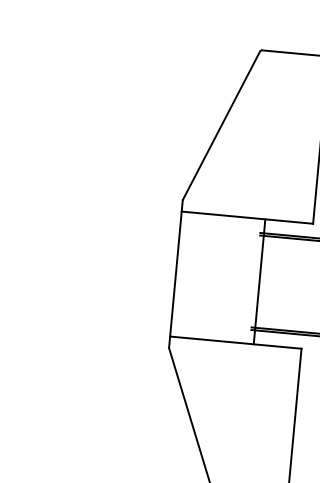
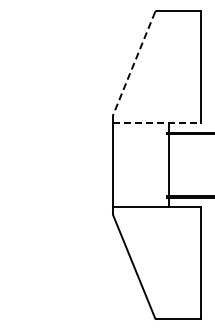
line: (222, 125) -> (134, 63), solid -> dashed
line: (248, 218) -> (157, 123), solid -> dashed

